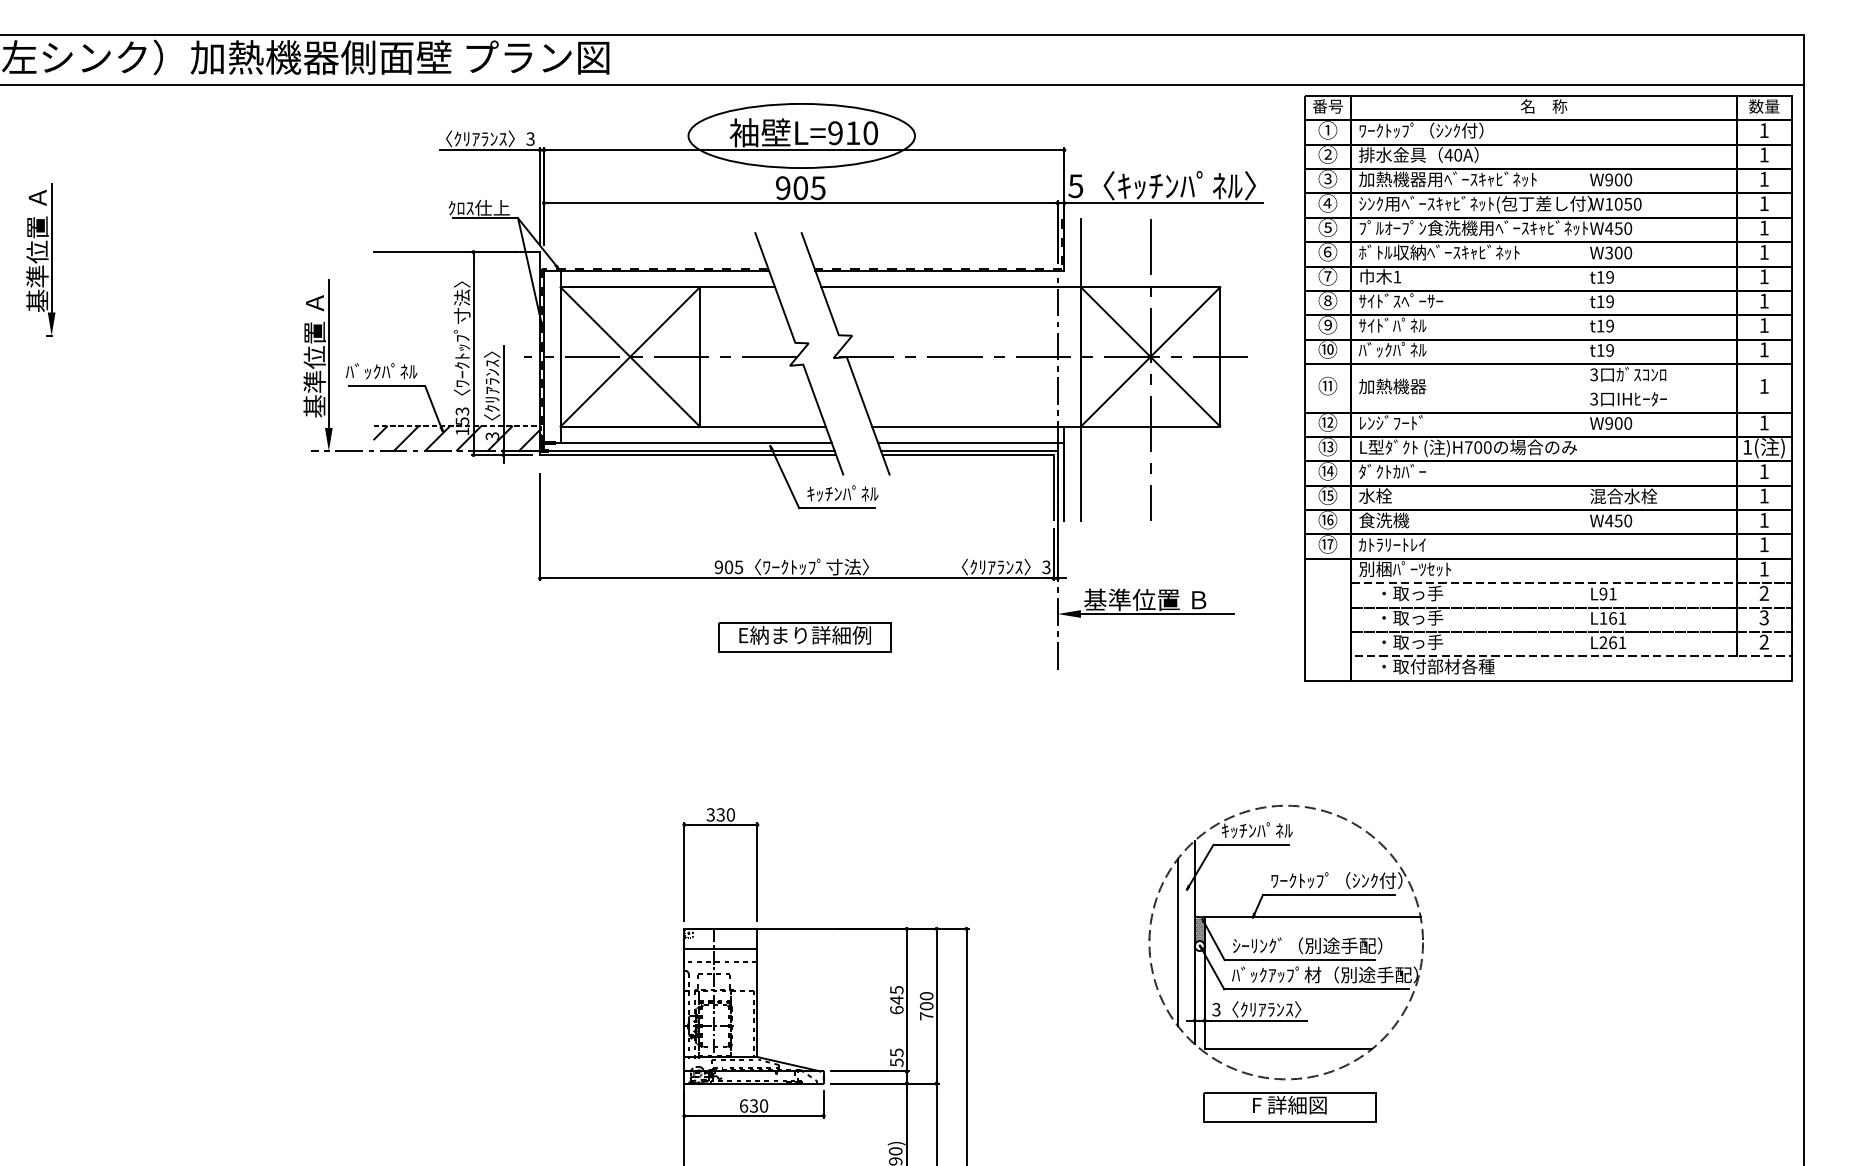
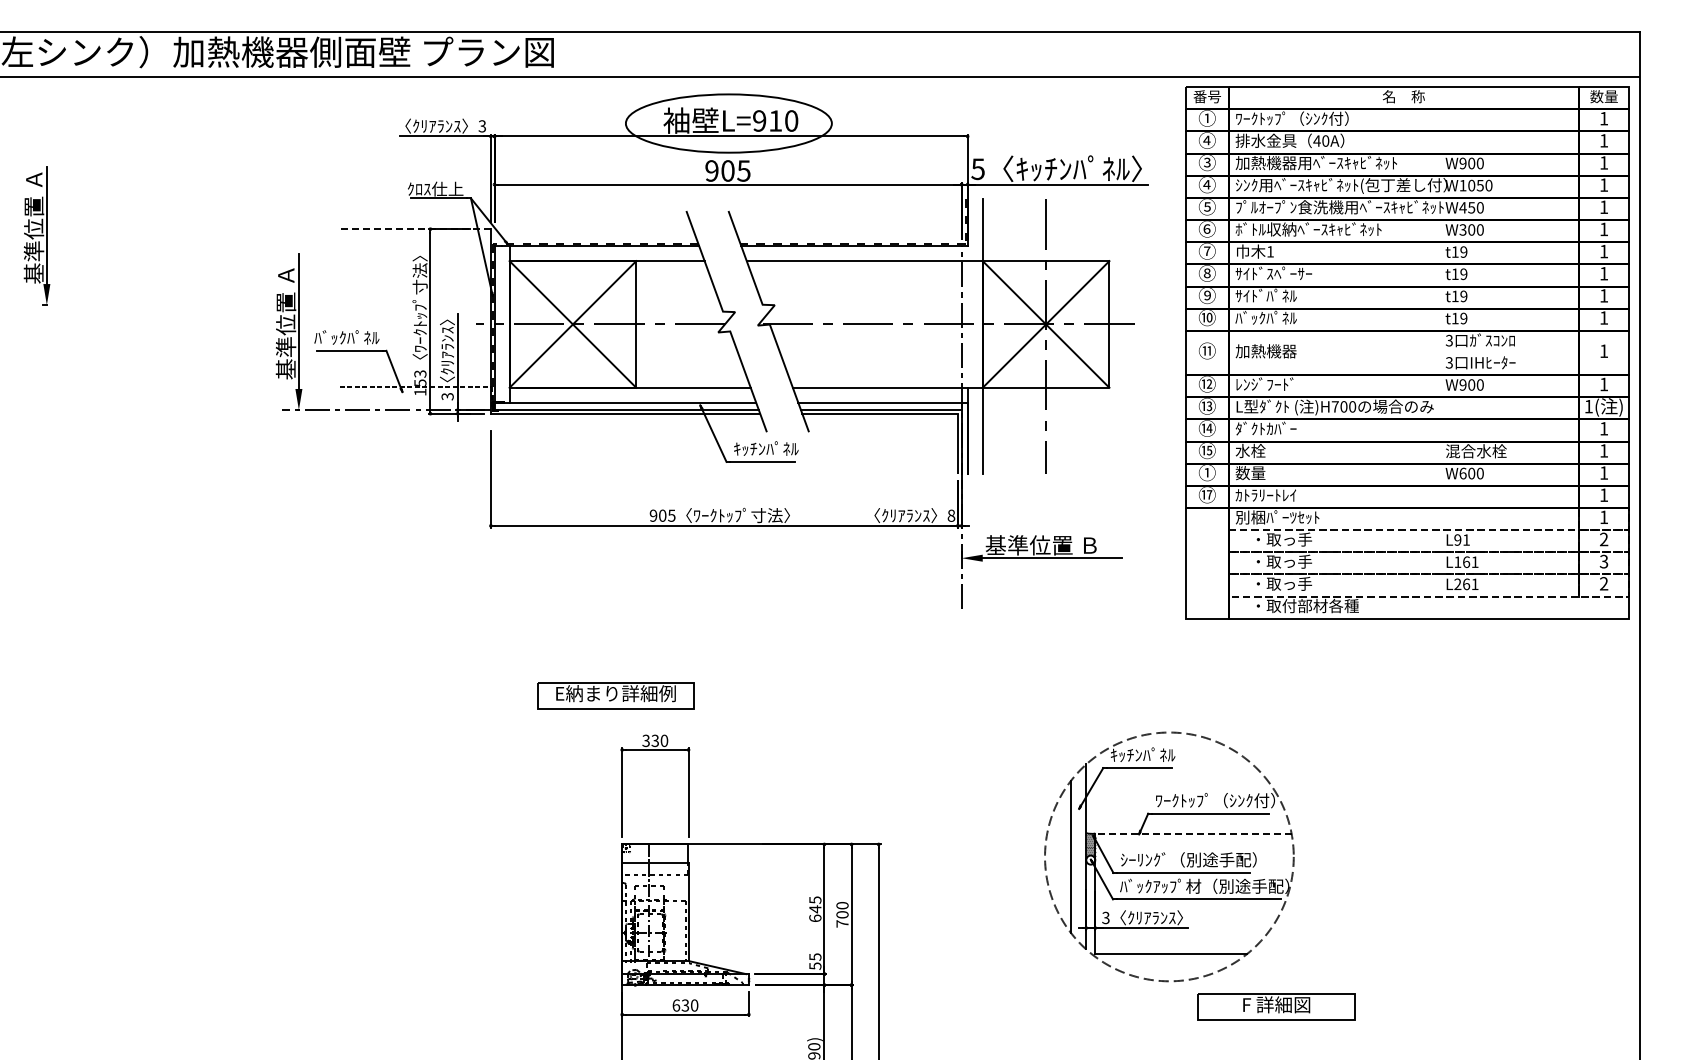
text: (1327, 154) -> (1206, 140), ② -> ④
line: (457, 252) -> (415, 229), solid -> dashed
hatch: (455, 438) -> (414, 398), removed
text: (1328, 519) -> (1207, 472), ⑯ -> ①
text: (1384, 520) -> (1258, 473), 食洗機 -> 数量
text: (1614, 520) -> (1467, 473), W450 -> W600
text: (1046, 567) -> (951, 515), 3 -> 8
part: (804, 637) -> (615, 695), moved
line: (1311, 916) -> (1192, 833), solid -> dashed
part: (1289, 1107) -> (1276, 1006), moved

